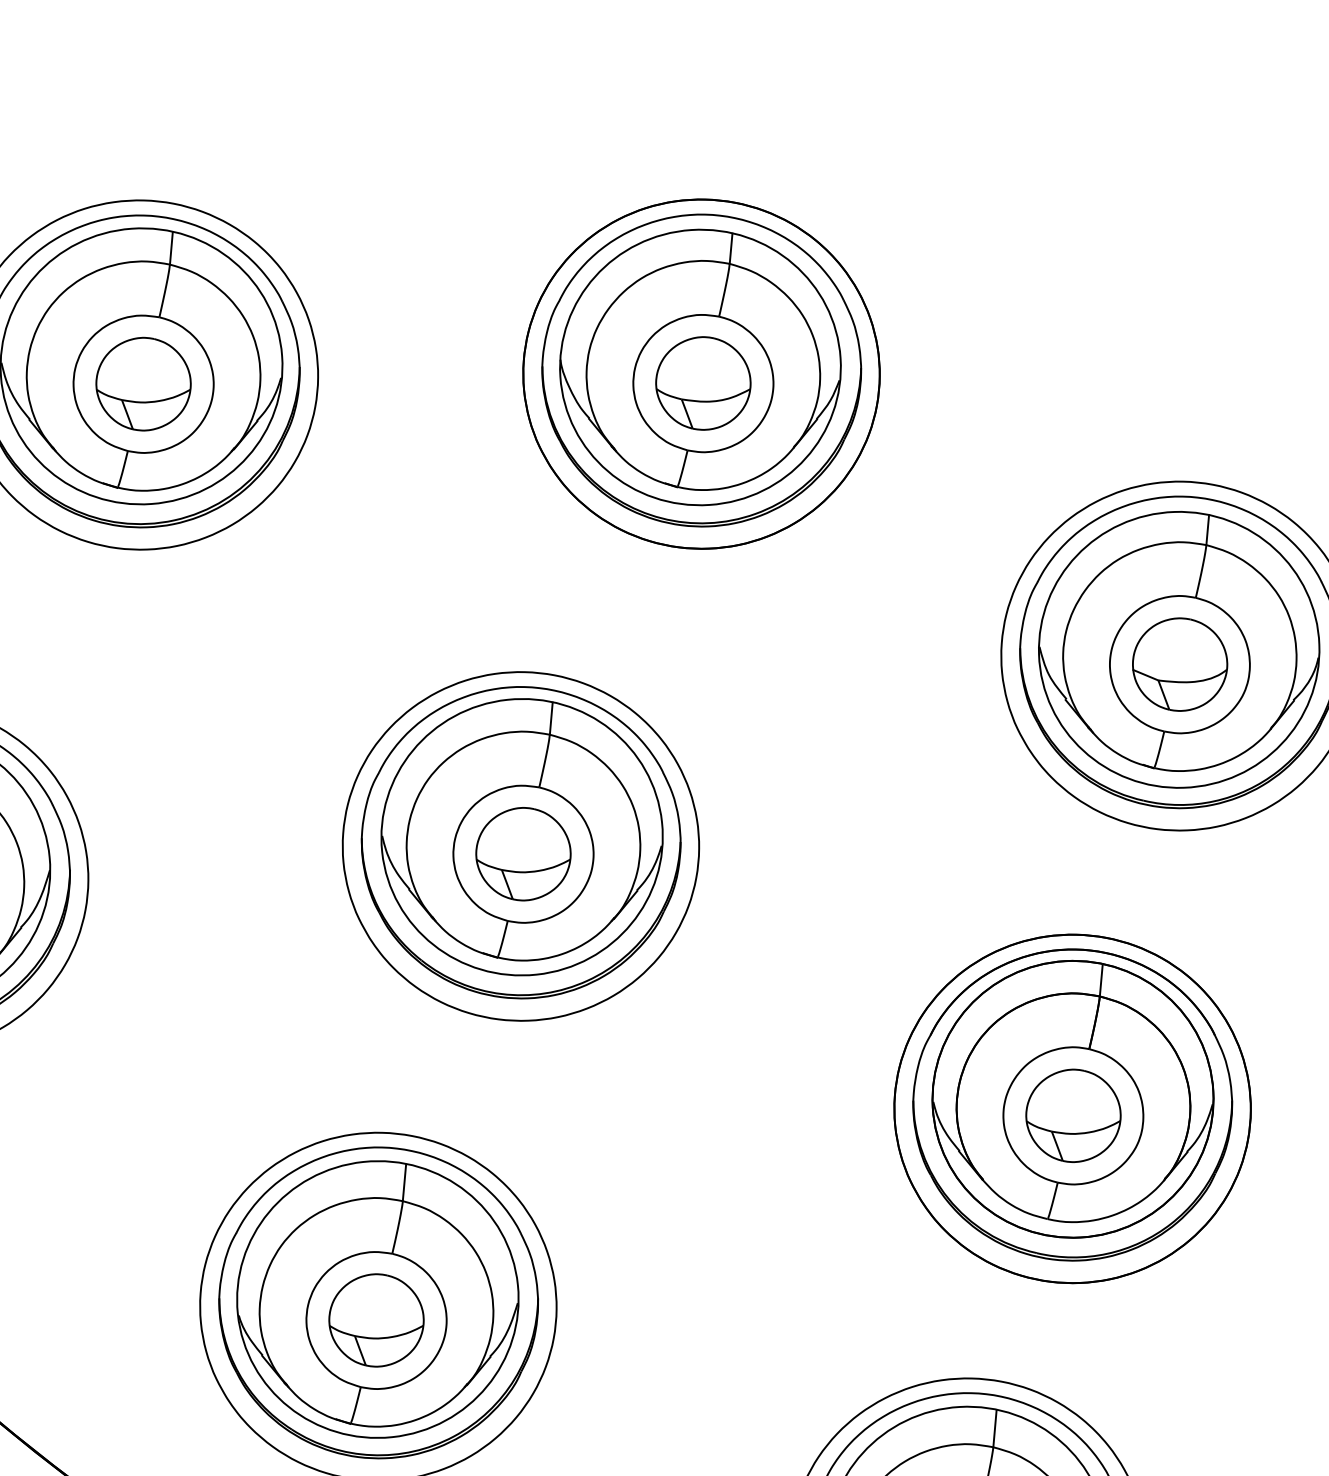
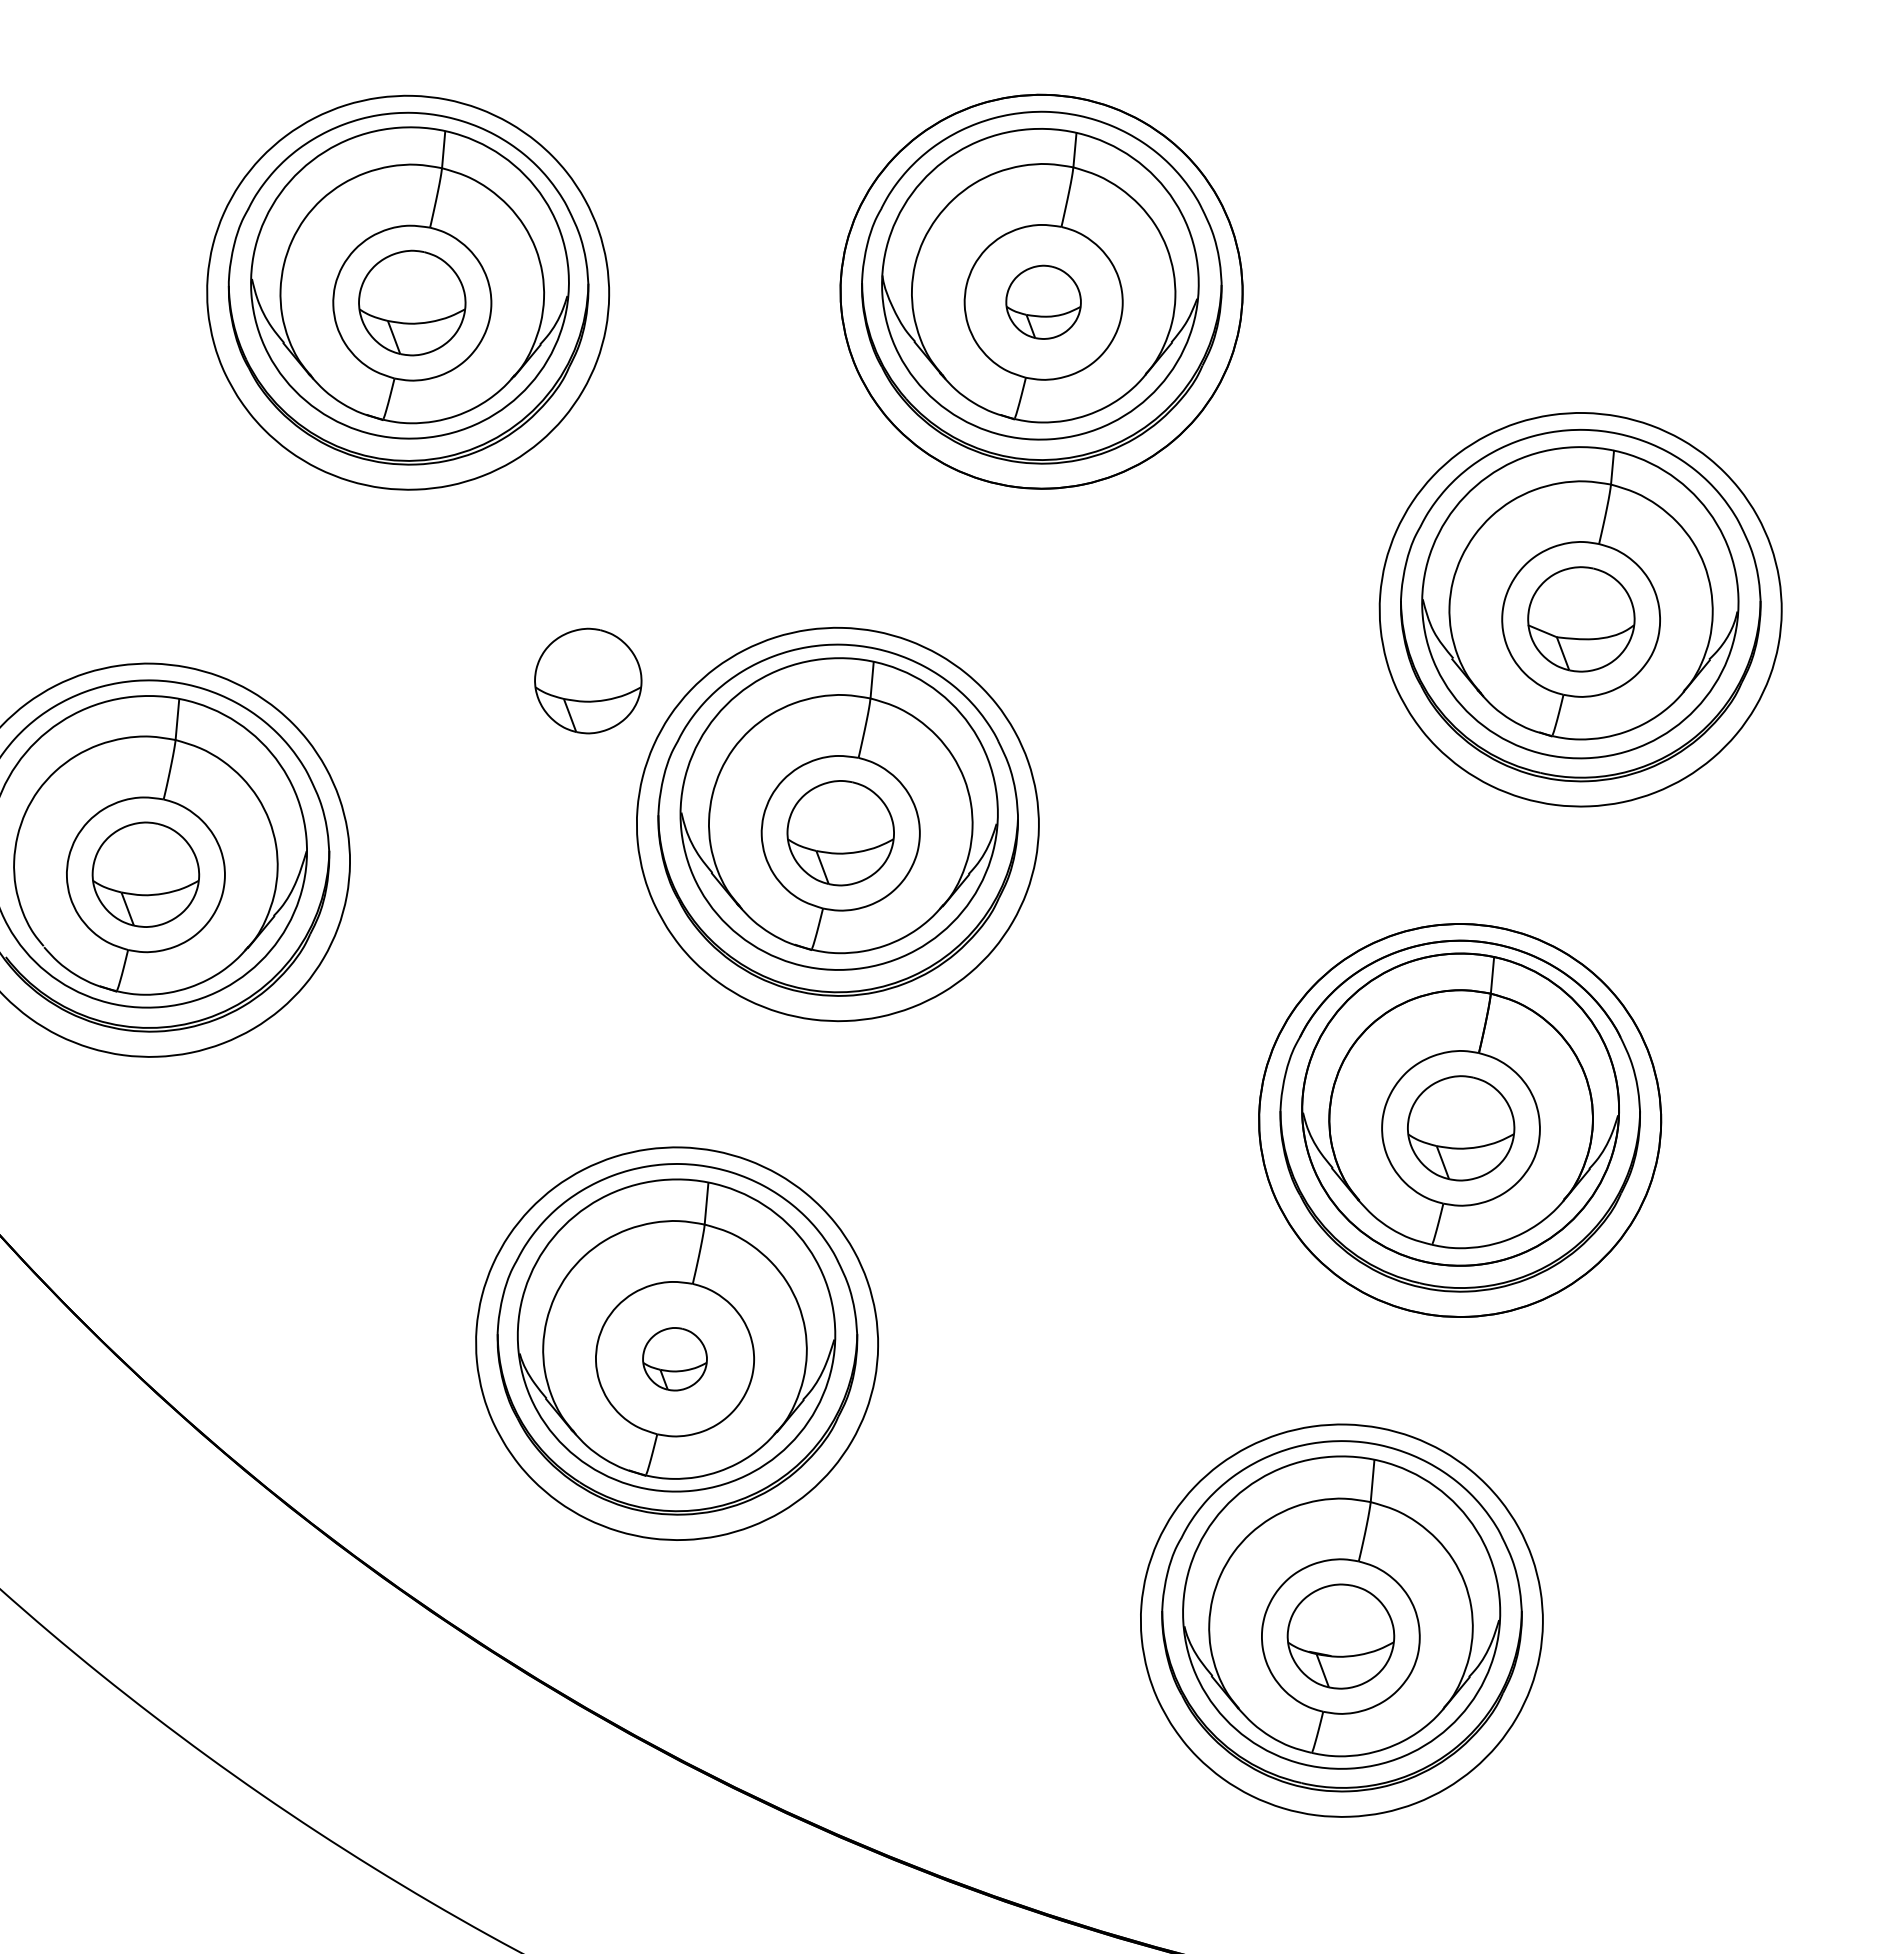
part: (703, 383) -> (1043, 302), size x0.7
part: (299, 718) -> (588, 680), added
part: (376, 1320) -> (674, 1359), size x0.6

